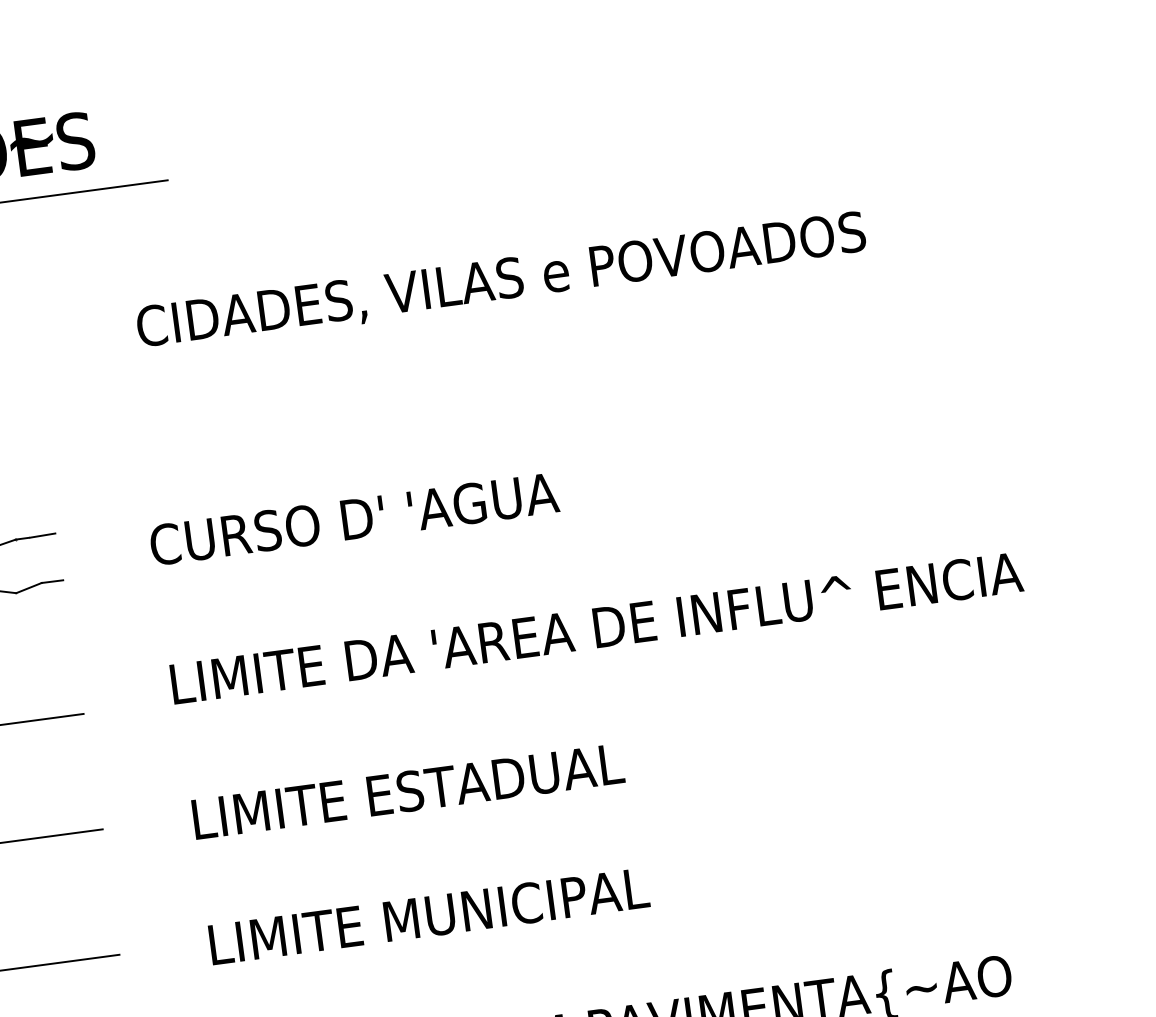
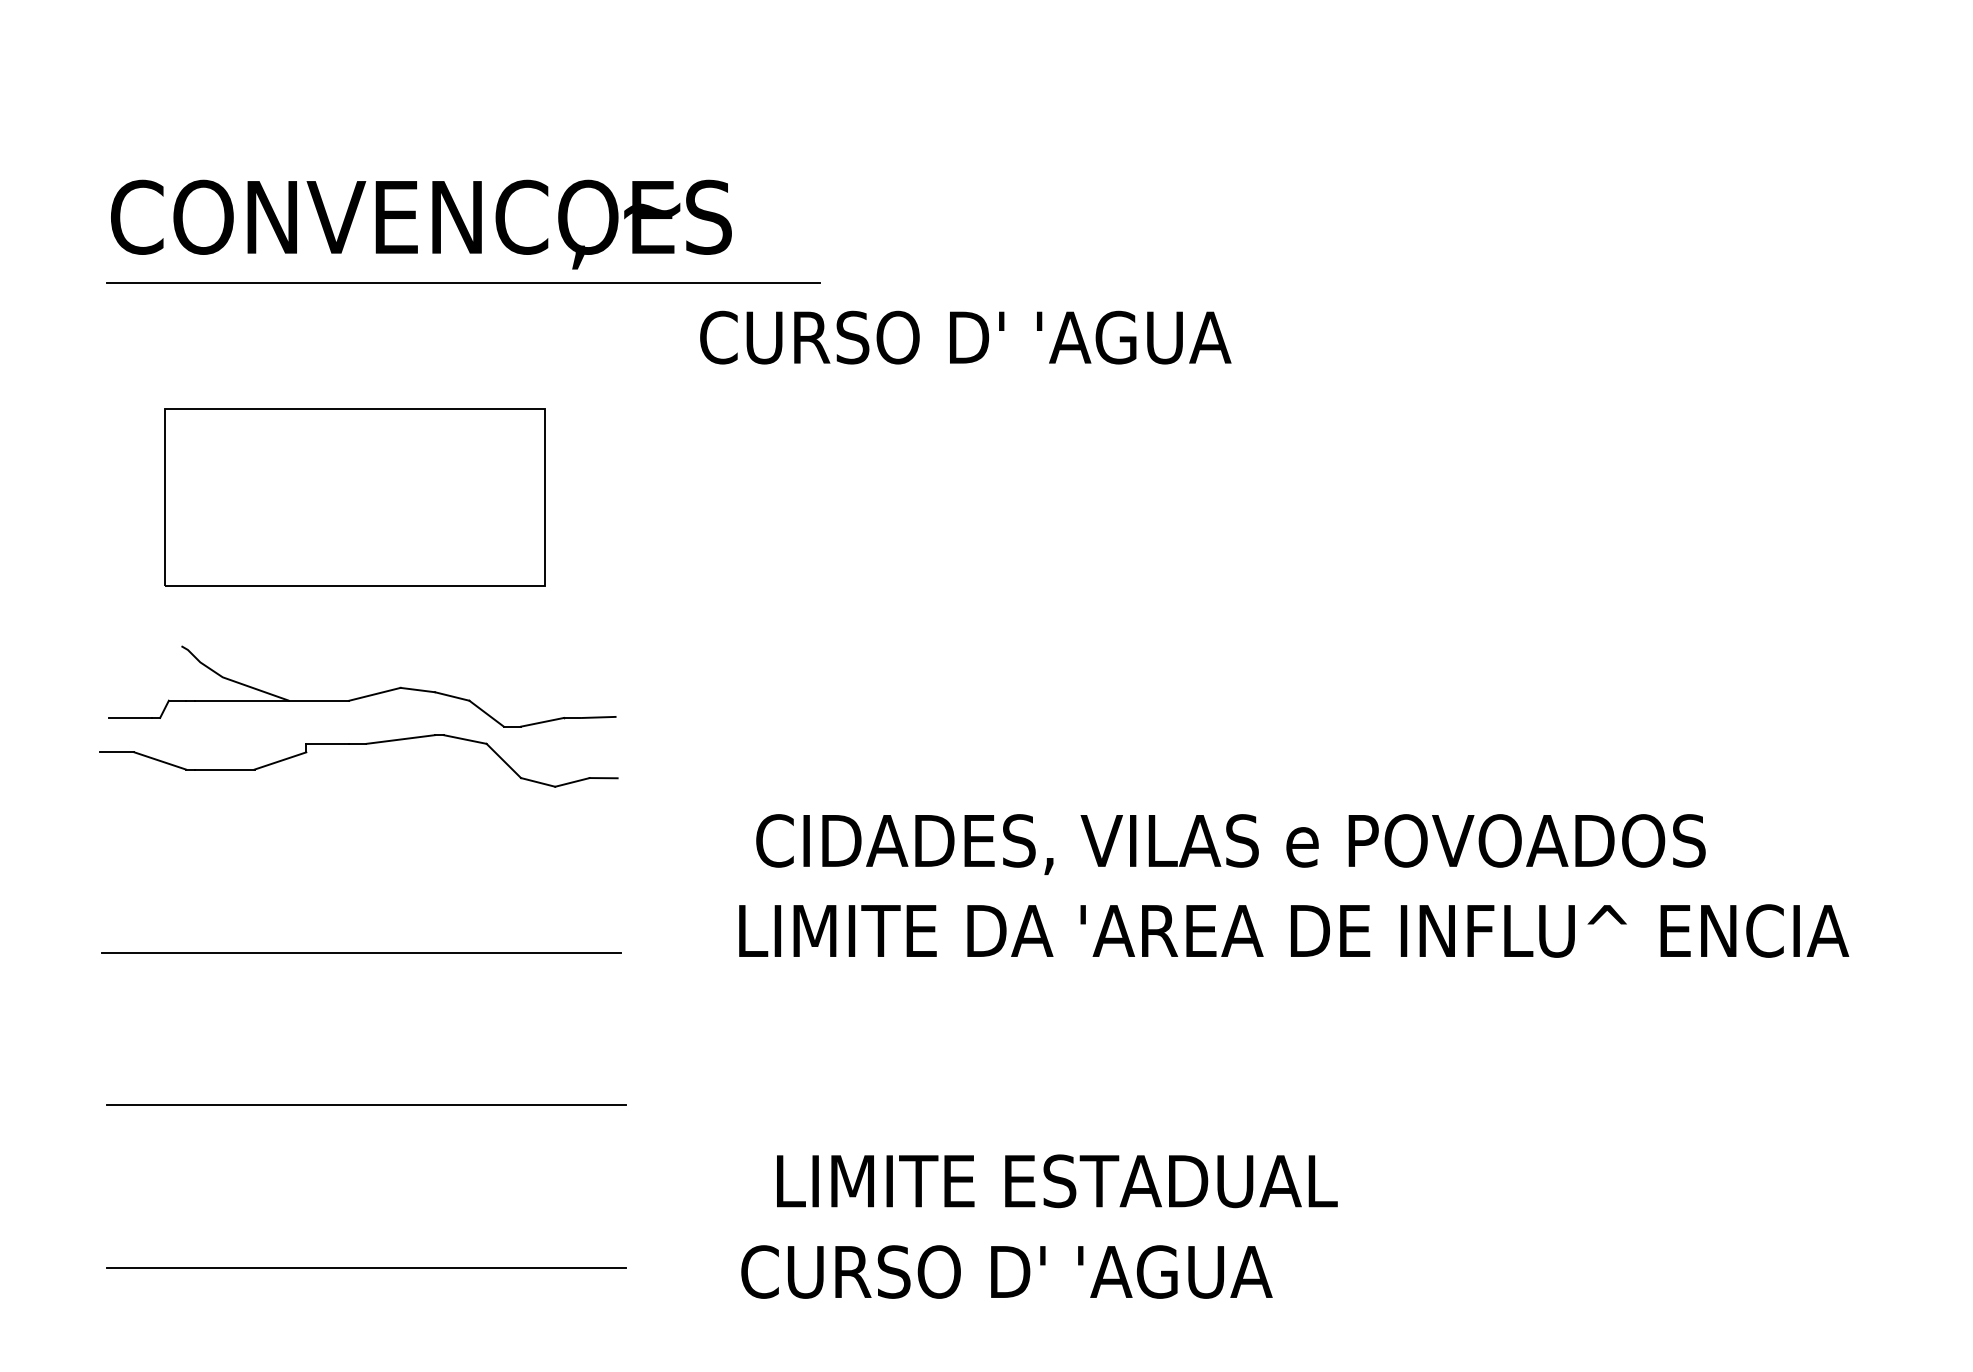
text: (501, 281) -> (1230, 844), moved
text: (354, 519) -> (965, 337), moved
text: (408, 791) -> (1057, 1181), moved
text: (428, 916) -> (1028, 1271), LIMITE MUNICIPAL -> CURSO D' 'AGUA

